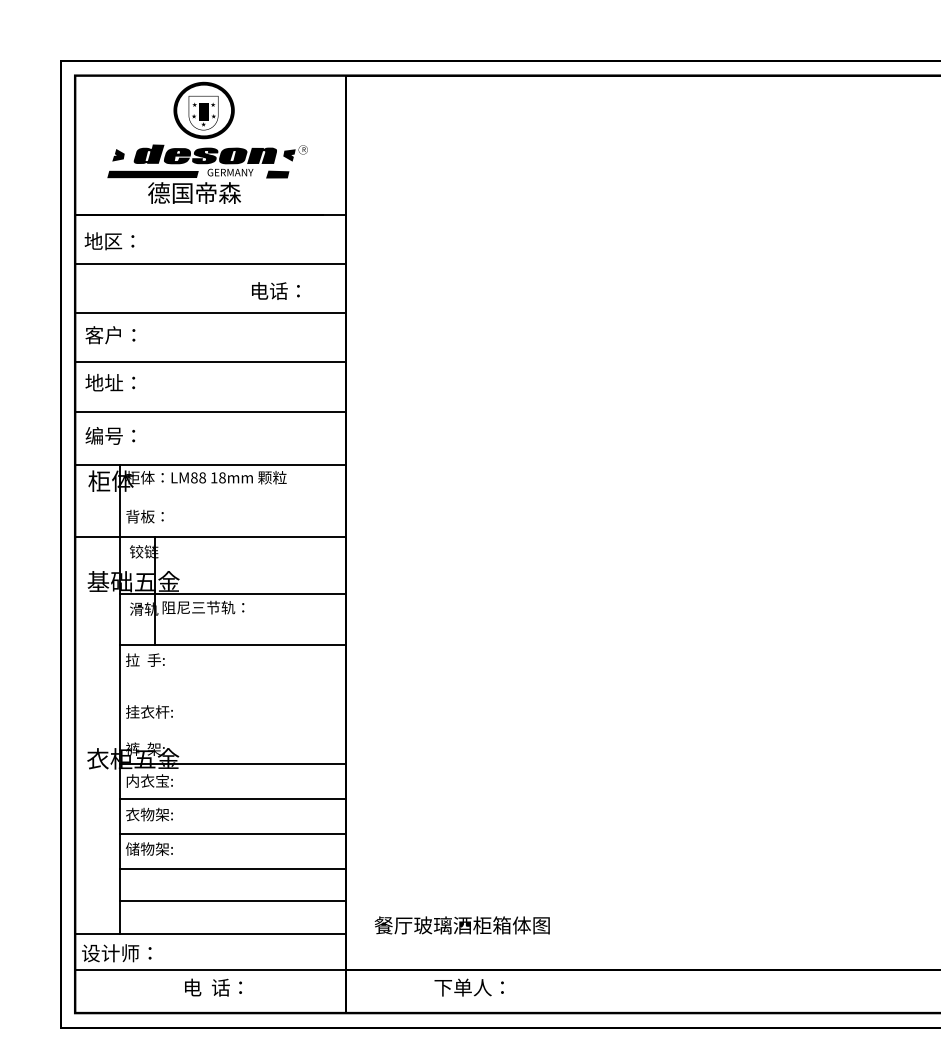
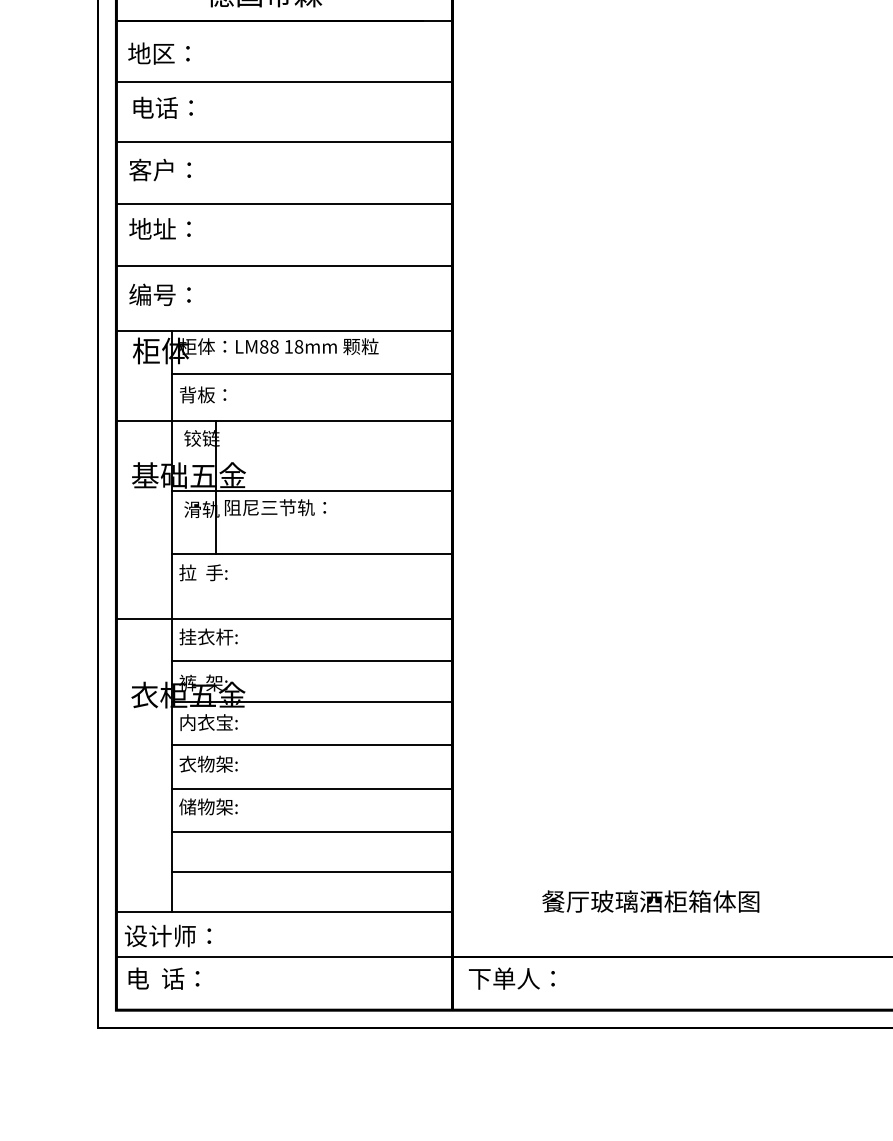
text: (275, 290) -> (162, 107), moved
line: (232, 499) -> (311, 373), added
line: (210, 697) -> (284, 619), added
line: (232, 731) -> (311, 661), added
text: (461, 925) -> (649, 901), moved
text: (213, 987) -> (163, 978), moved
text: (468, 987) -> (510, 978), moved

